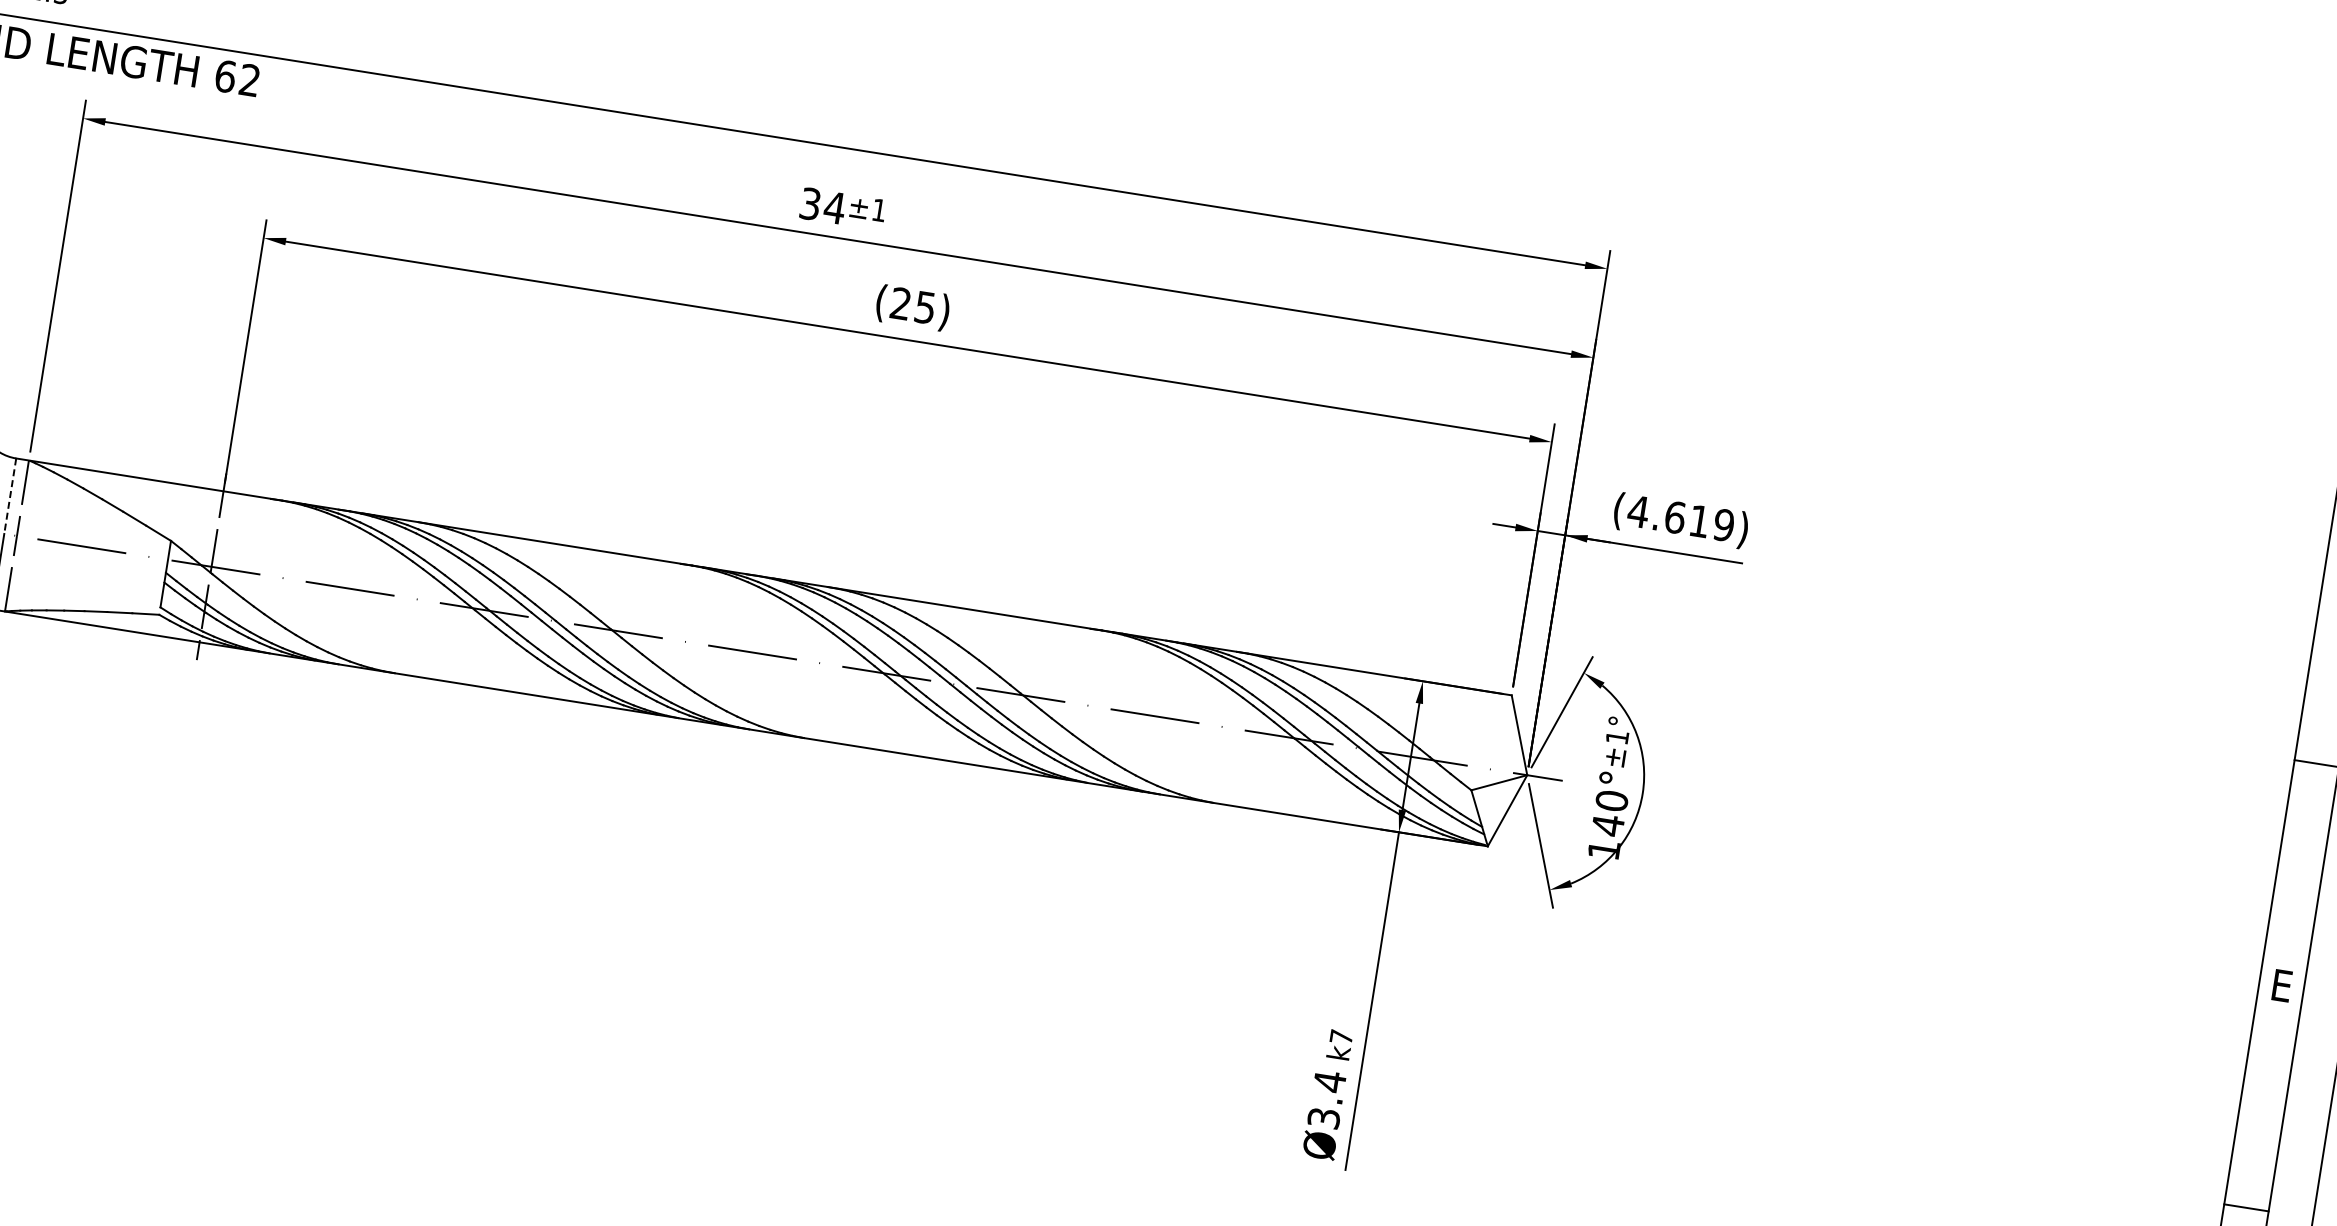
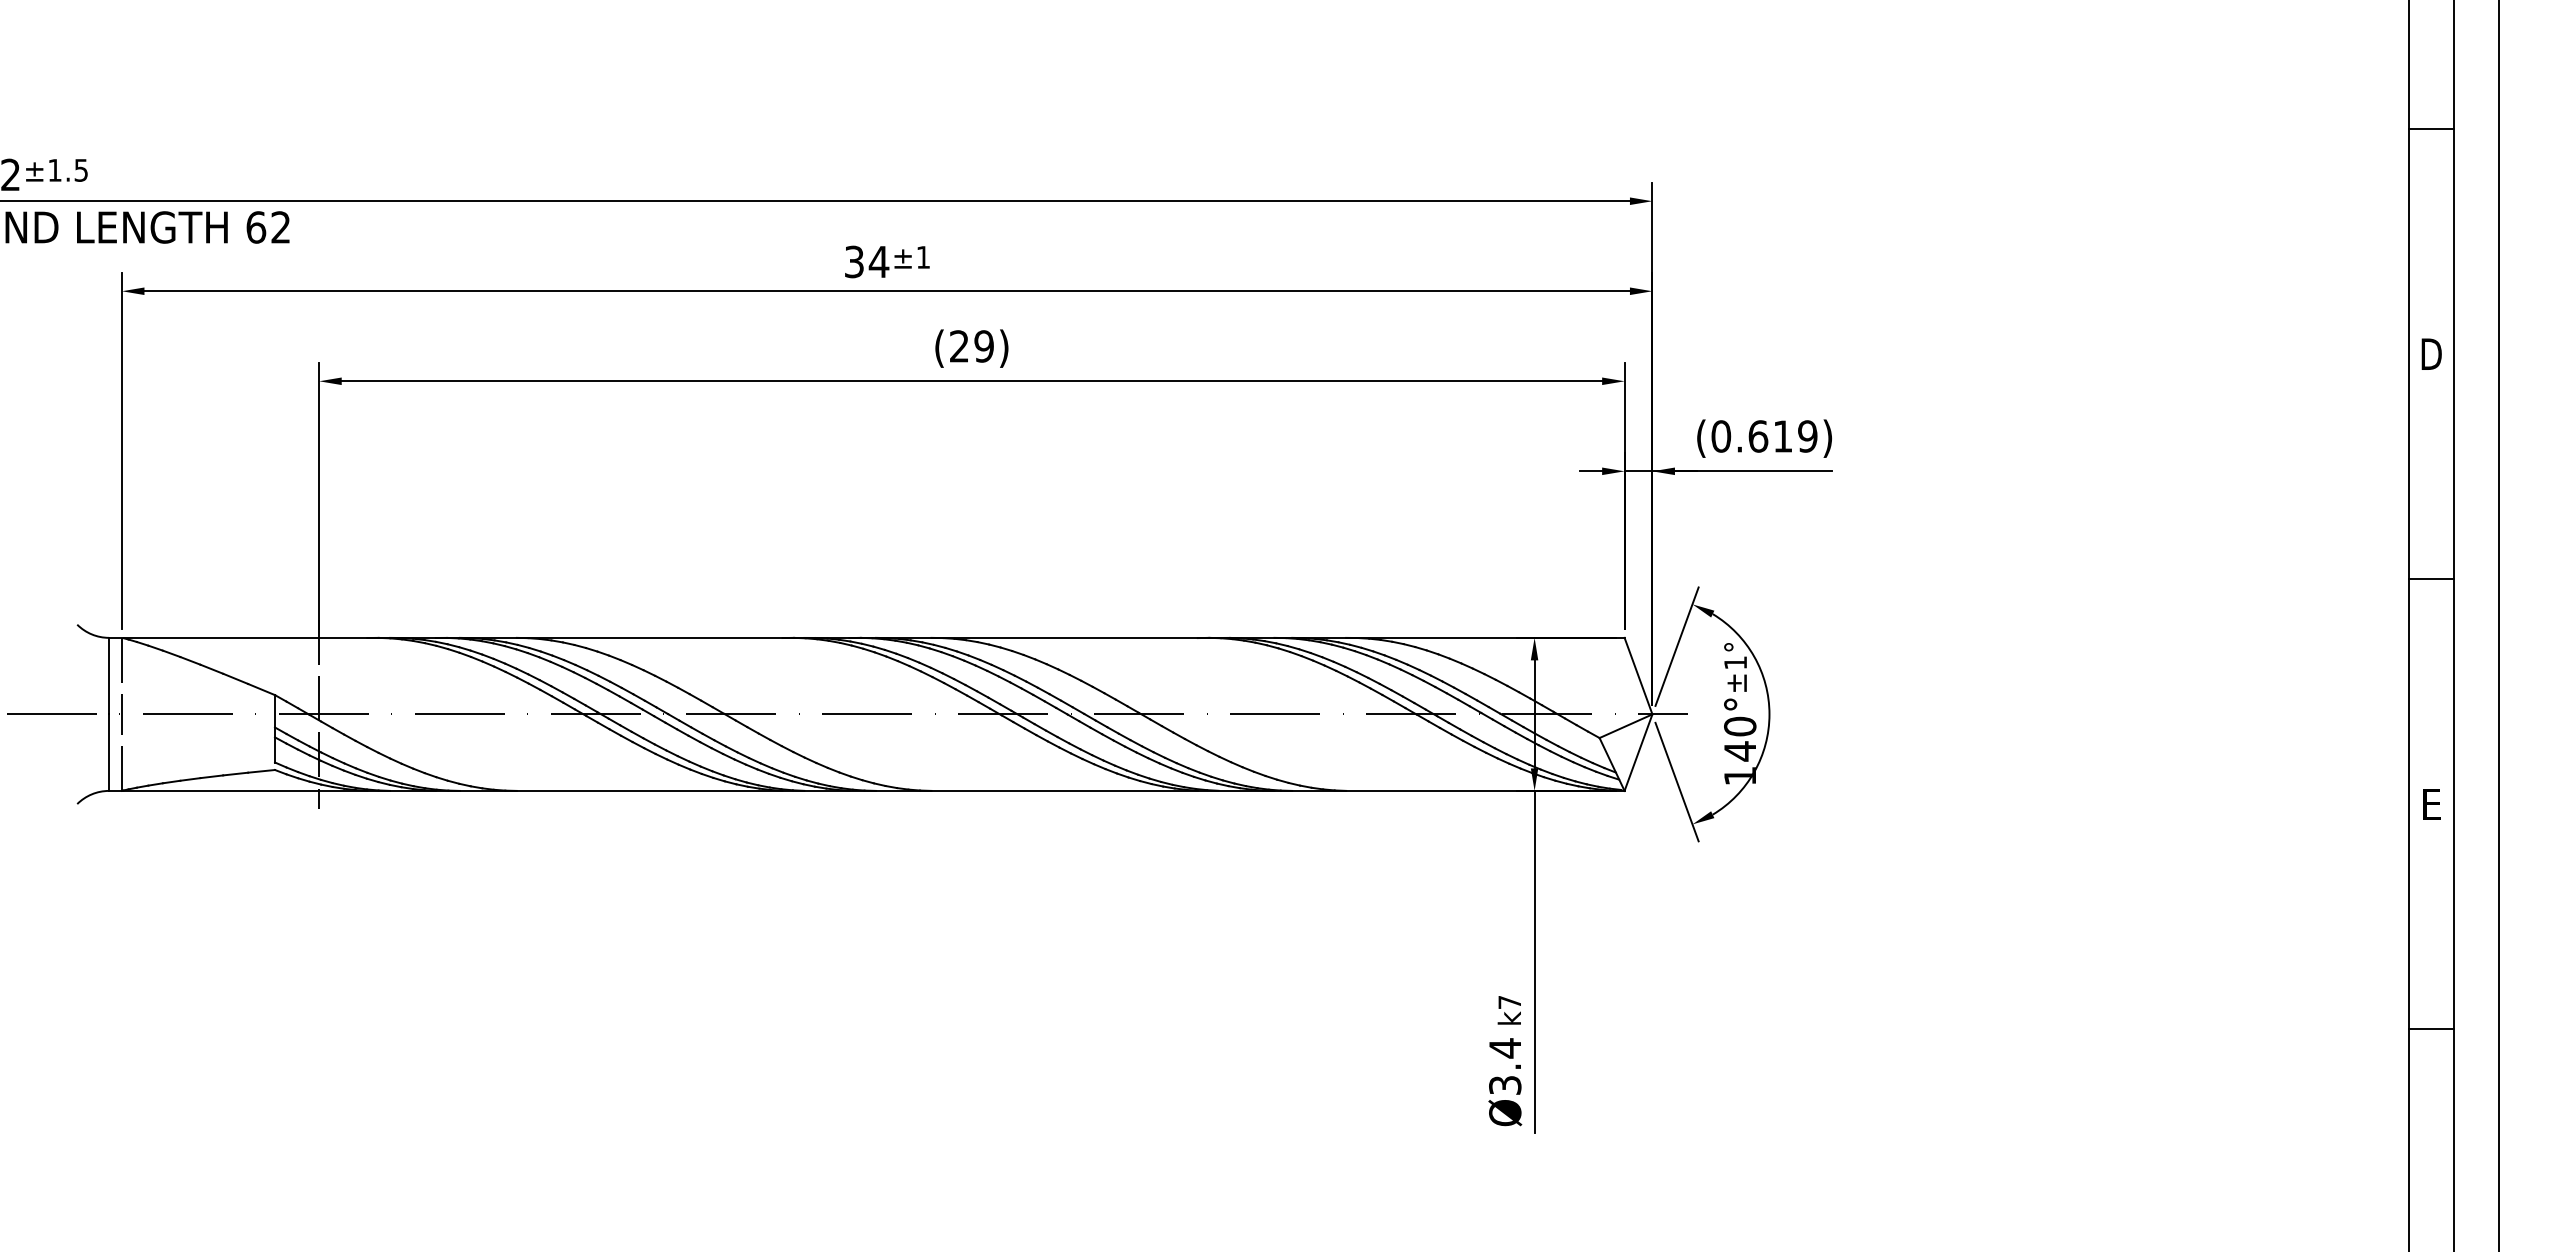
text: (924, 307) -> (983, 346), (25) -> (29)
line: (10, 496) -> (109, 676), dashed -> solid
text: (1637, 511) -> (1720, 436), (4.619) -> (0.619)

